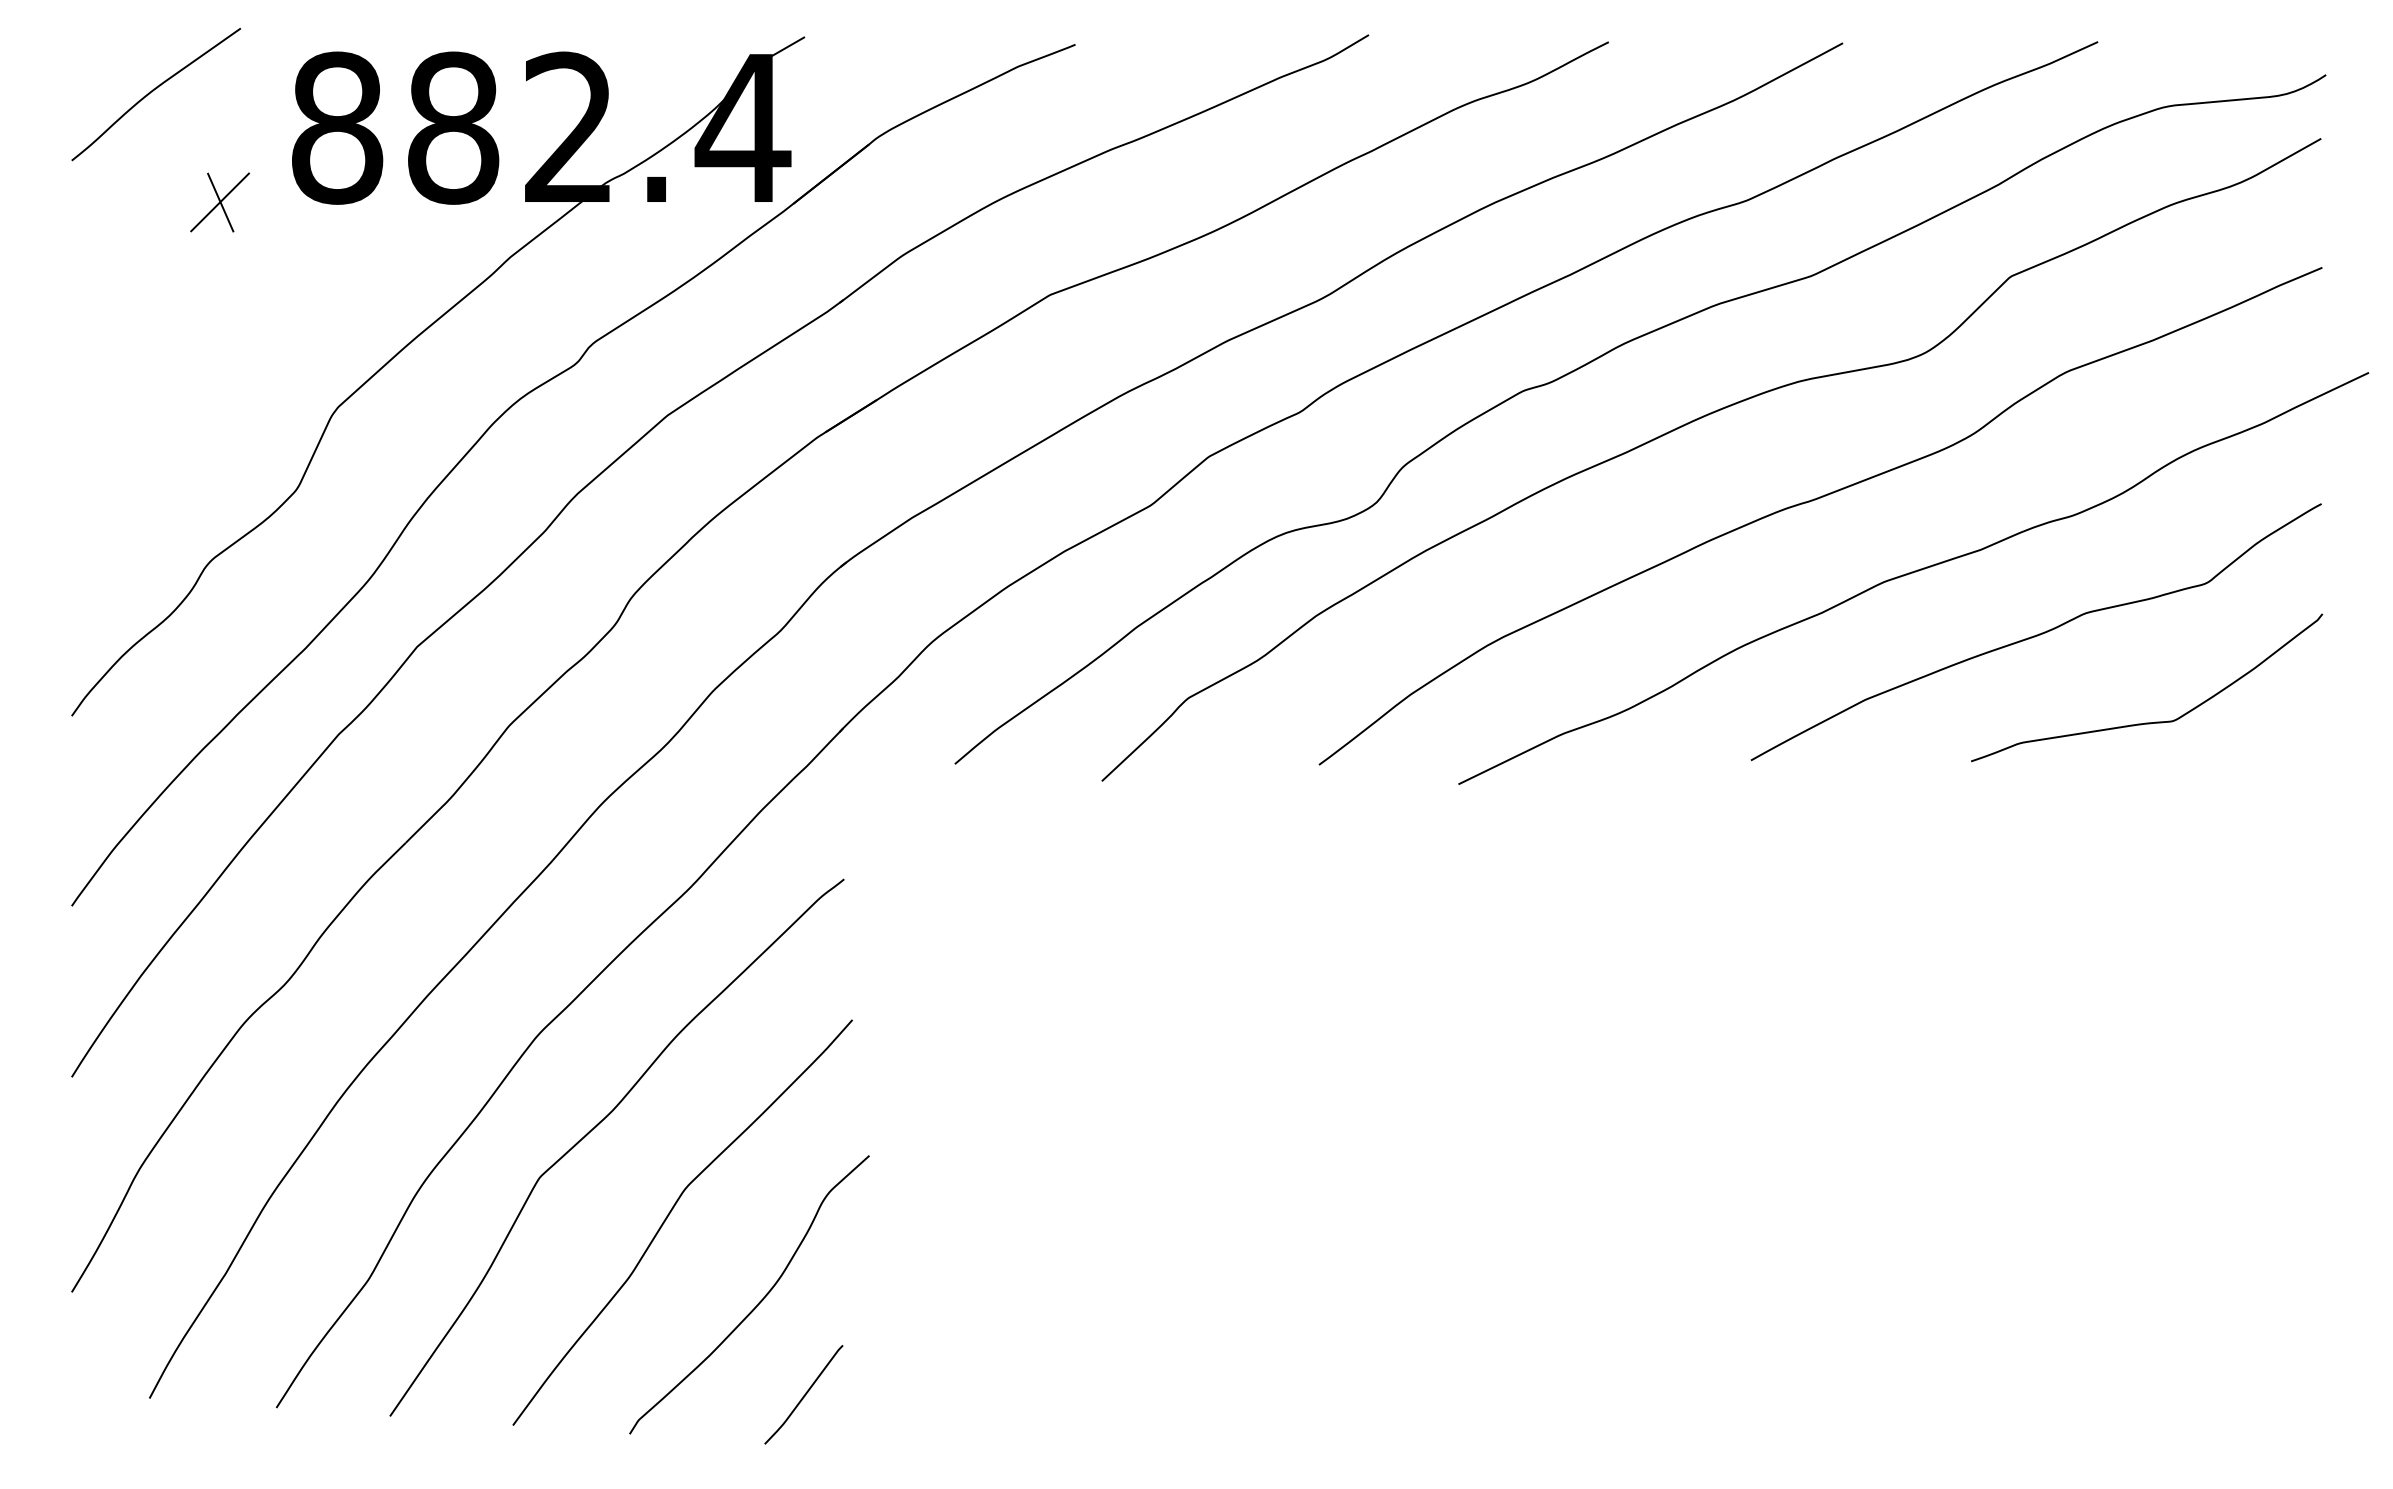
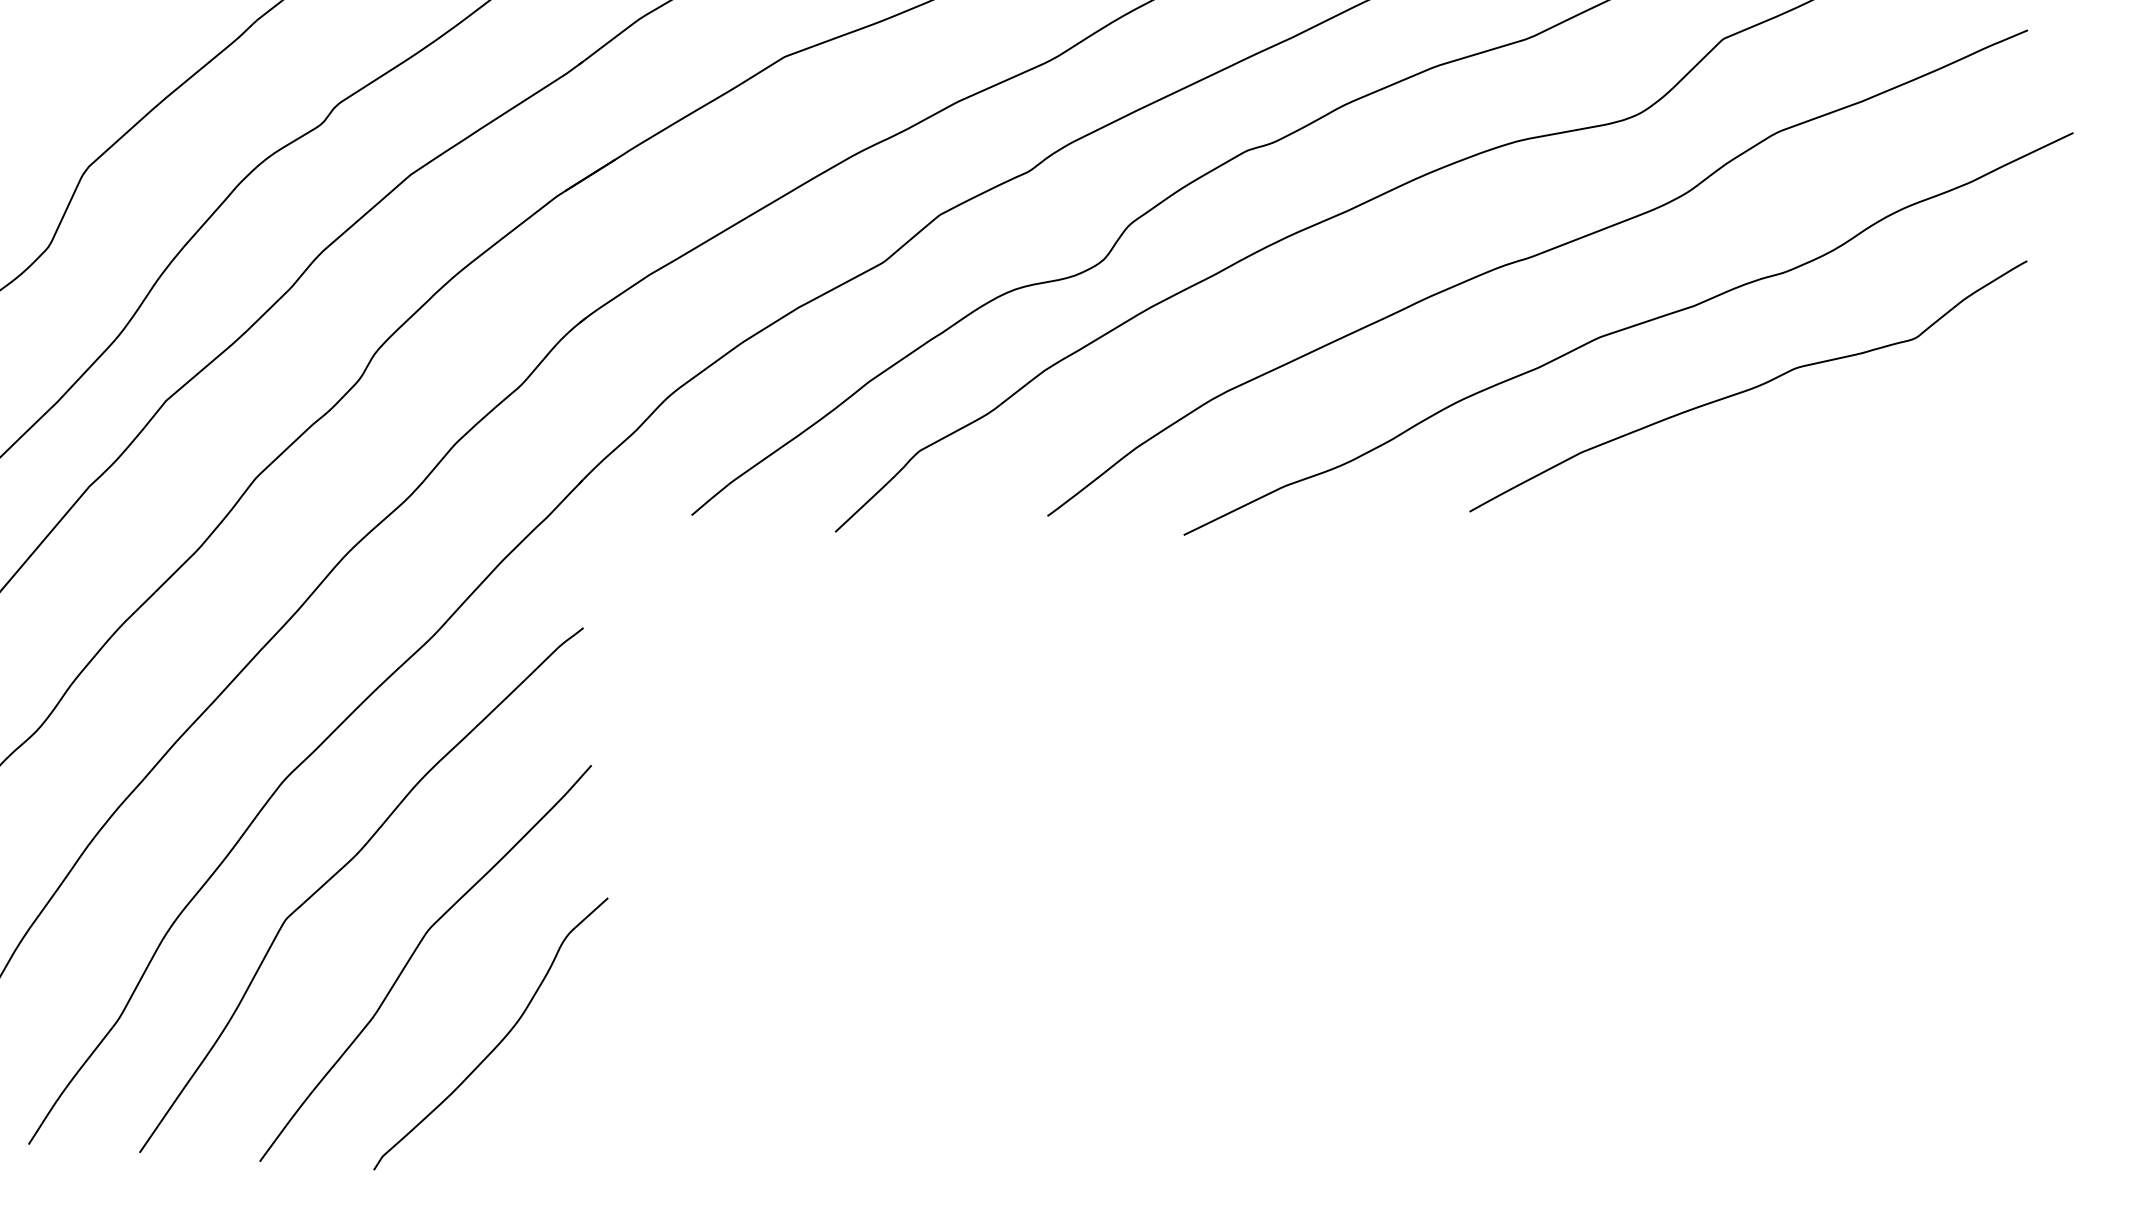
curve: (2155, 721) -> (1864, 473), removed
curve: (804, 1394) -> (544, 1131), removed

